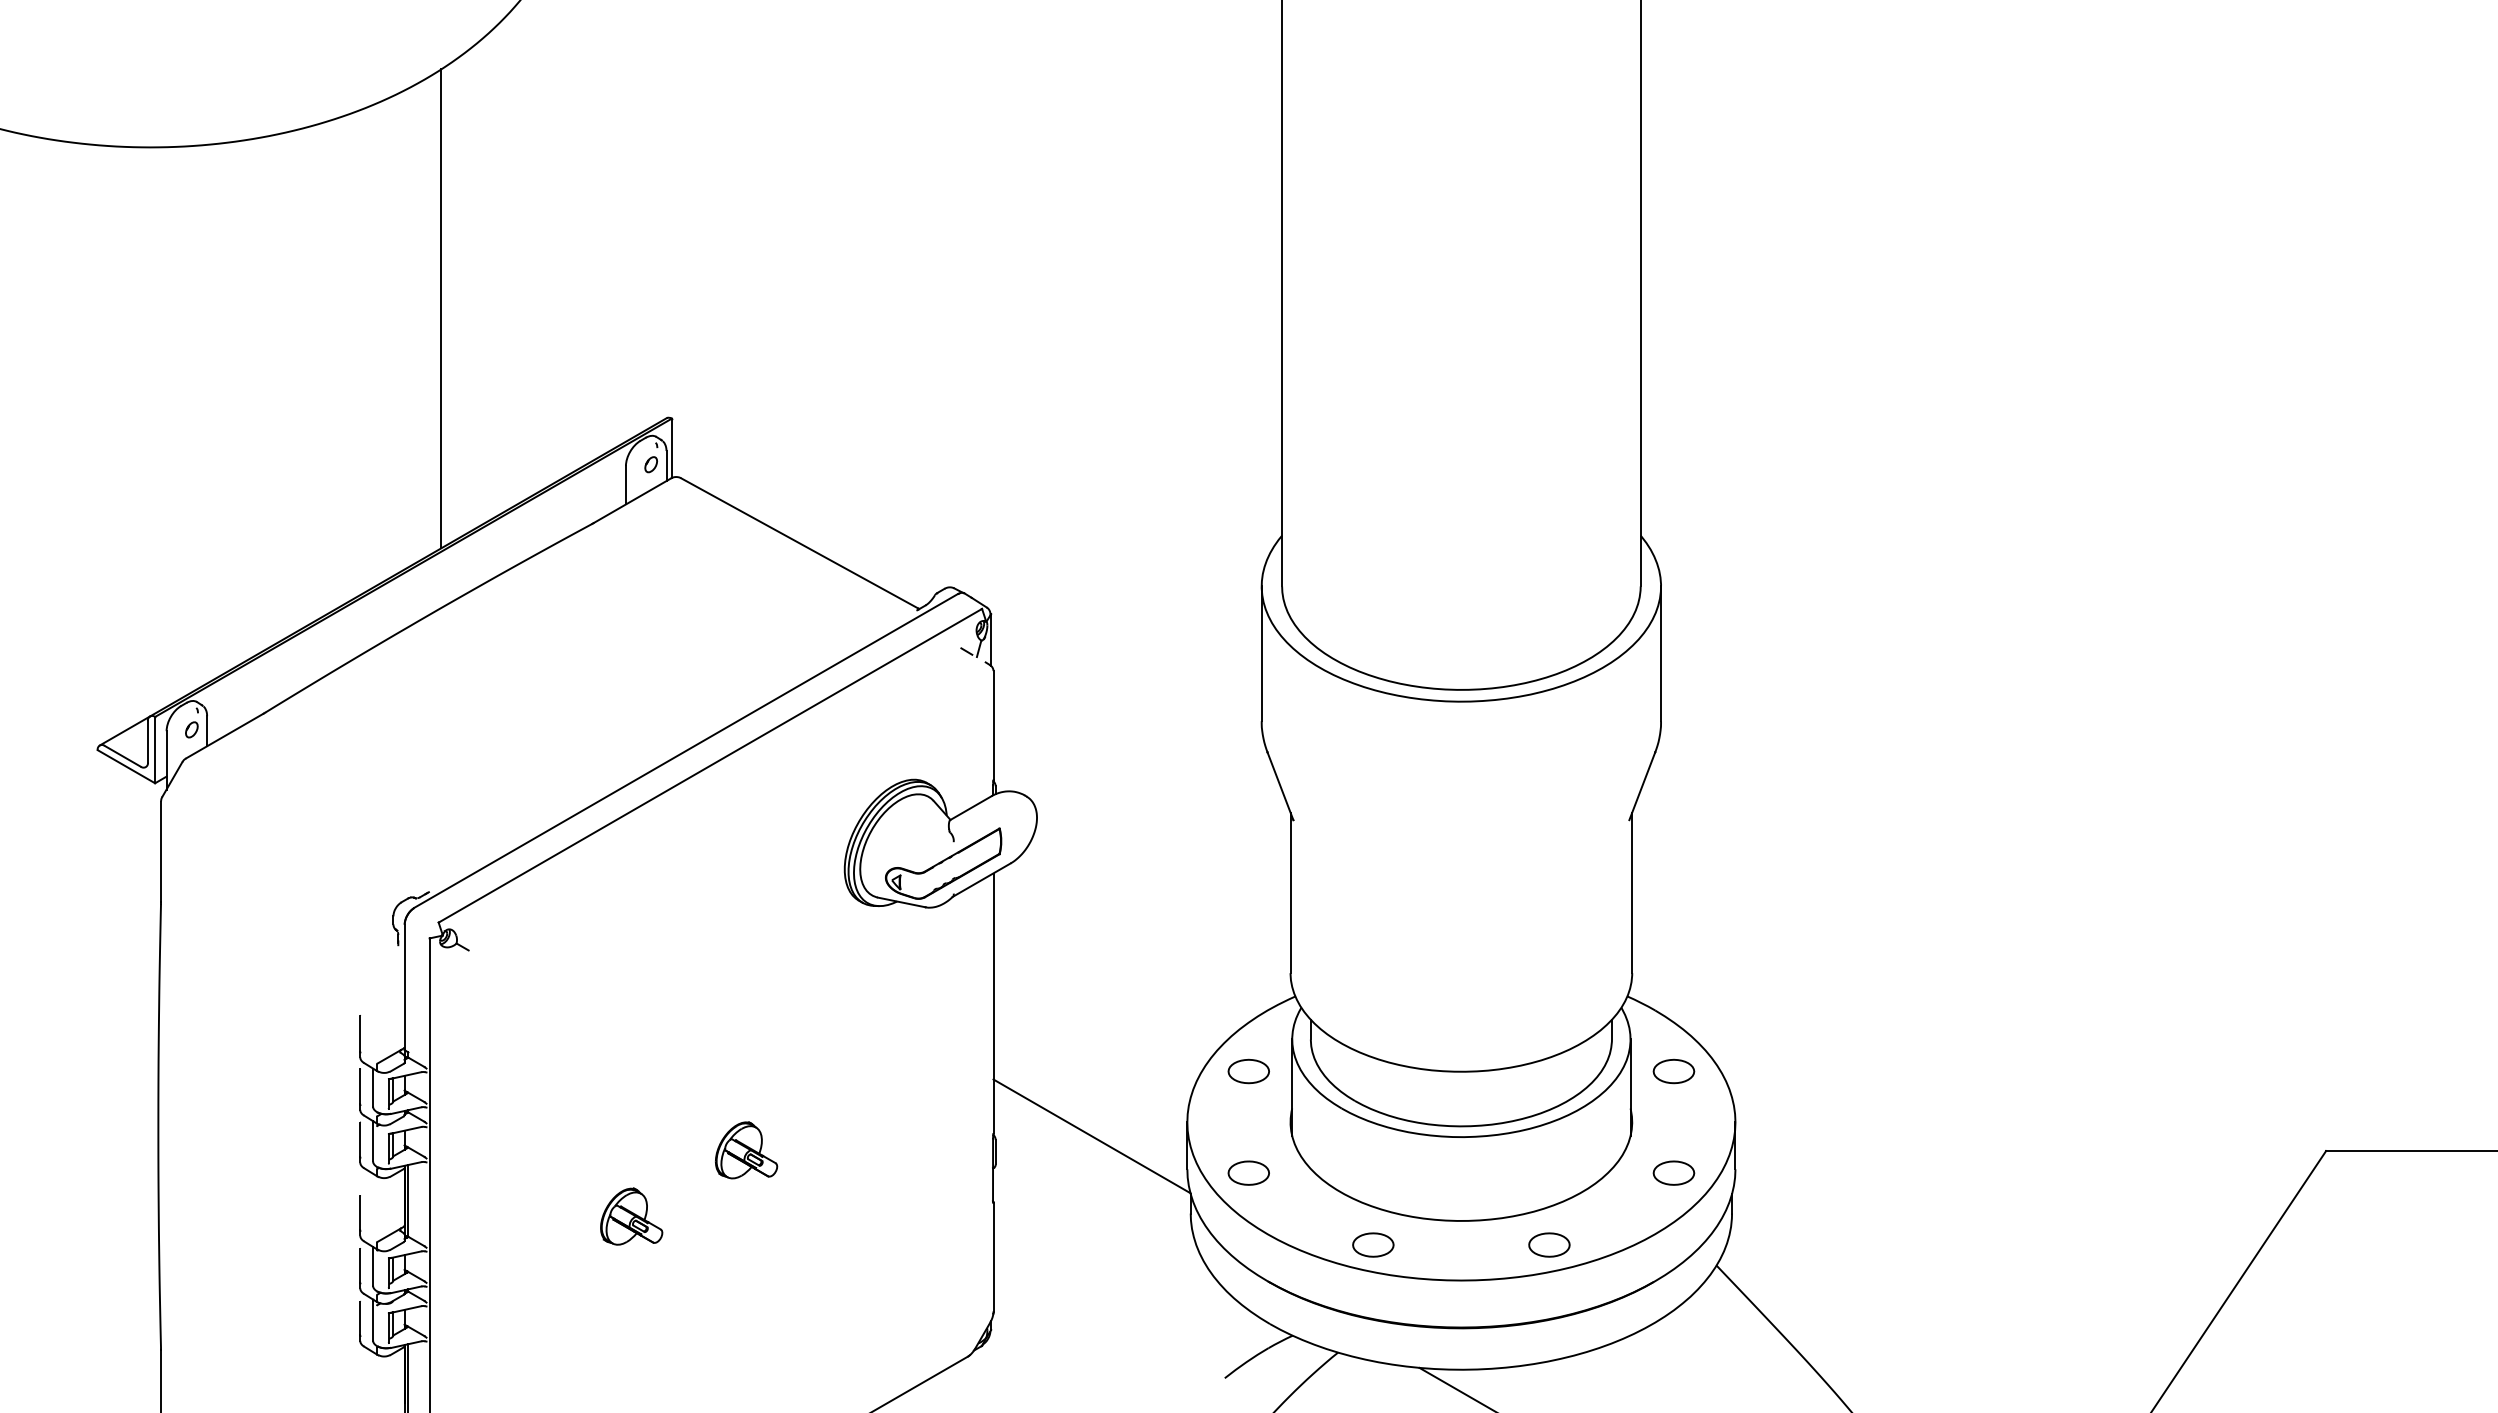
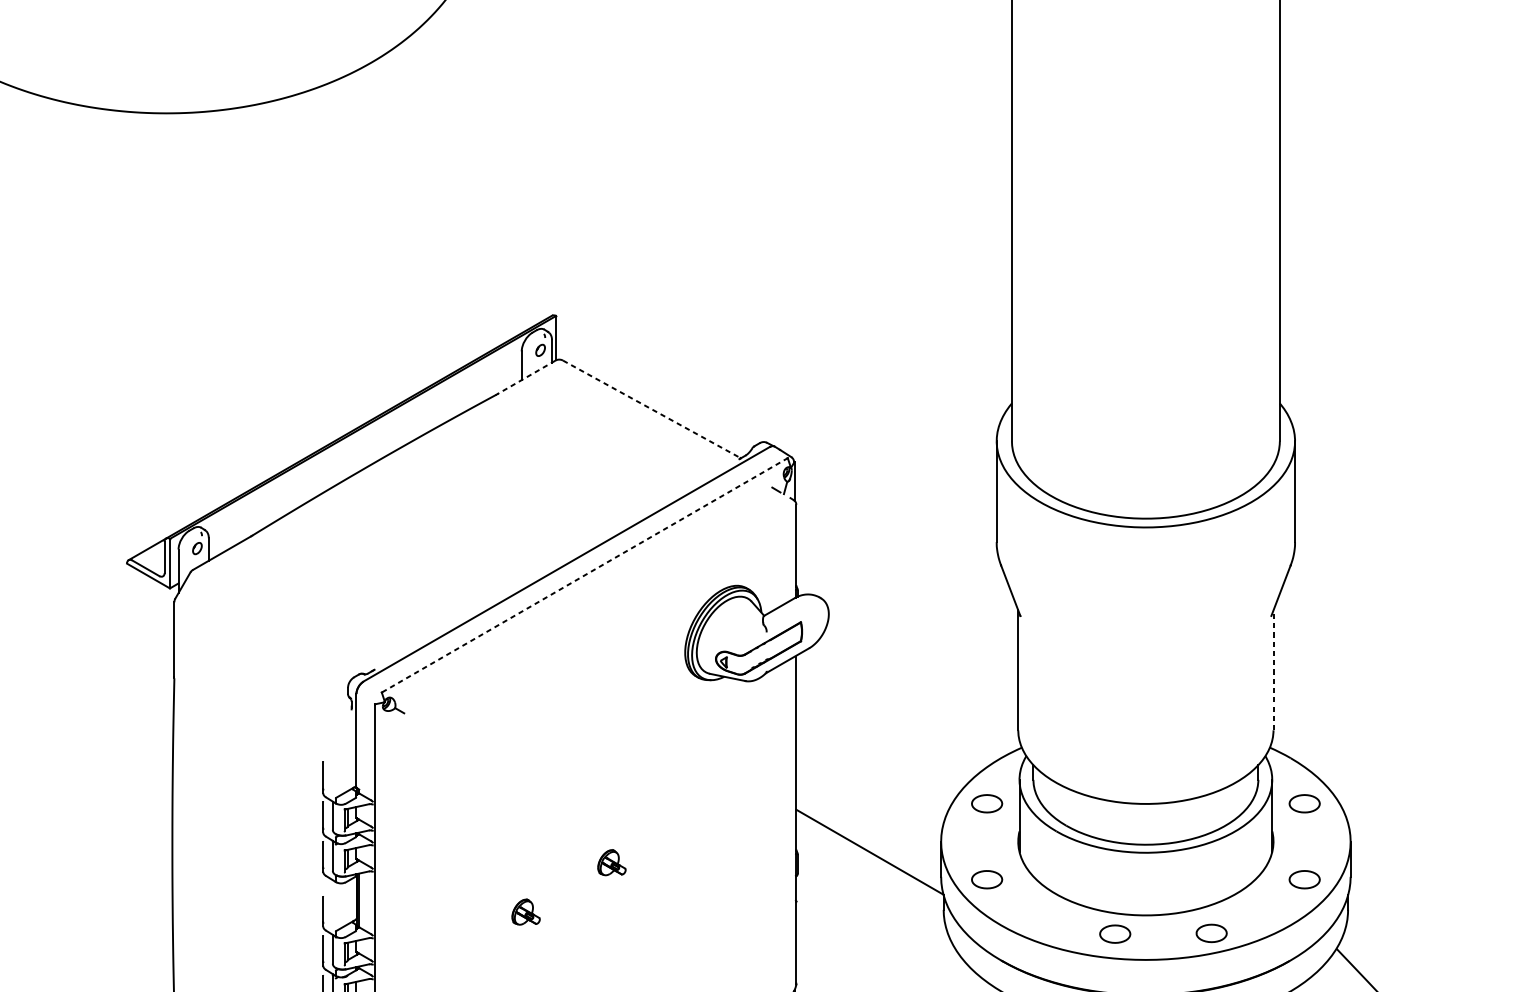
line: (441, 308) -> (383, 233), removed
line: (632, 500) -> (526, 377), solid -> dashed
line: (800, 543) -> (652, 409), solid -> dashed
line: (710, 765) -> (584, 575), solid -> dashed
line: (1632, 892) -> (1273, 670), solid -> dashed
part: (746, 1150) -> (611, 862), size x0.6
part: (631, 1216) -> (525, 912), size x0.6
part: (1373, 1244) -> (1115, 933), moved

